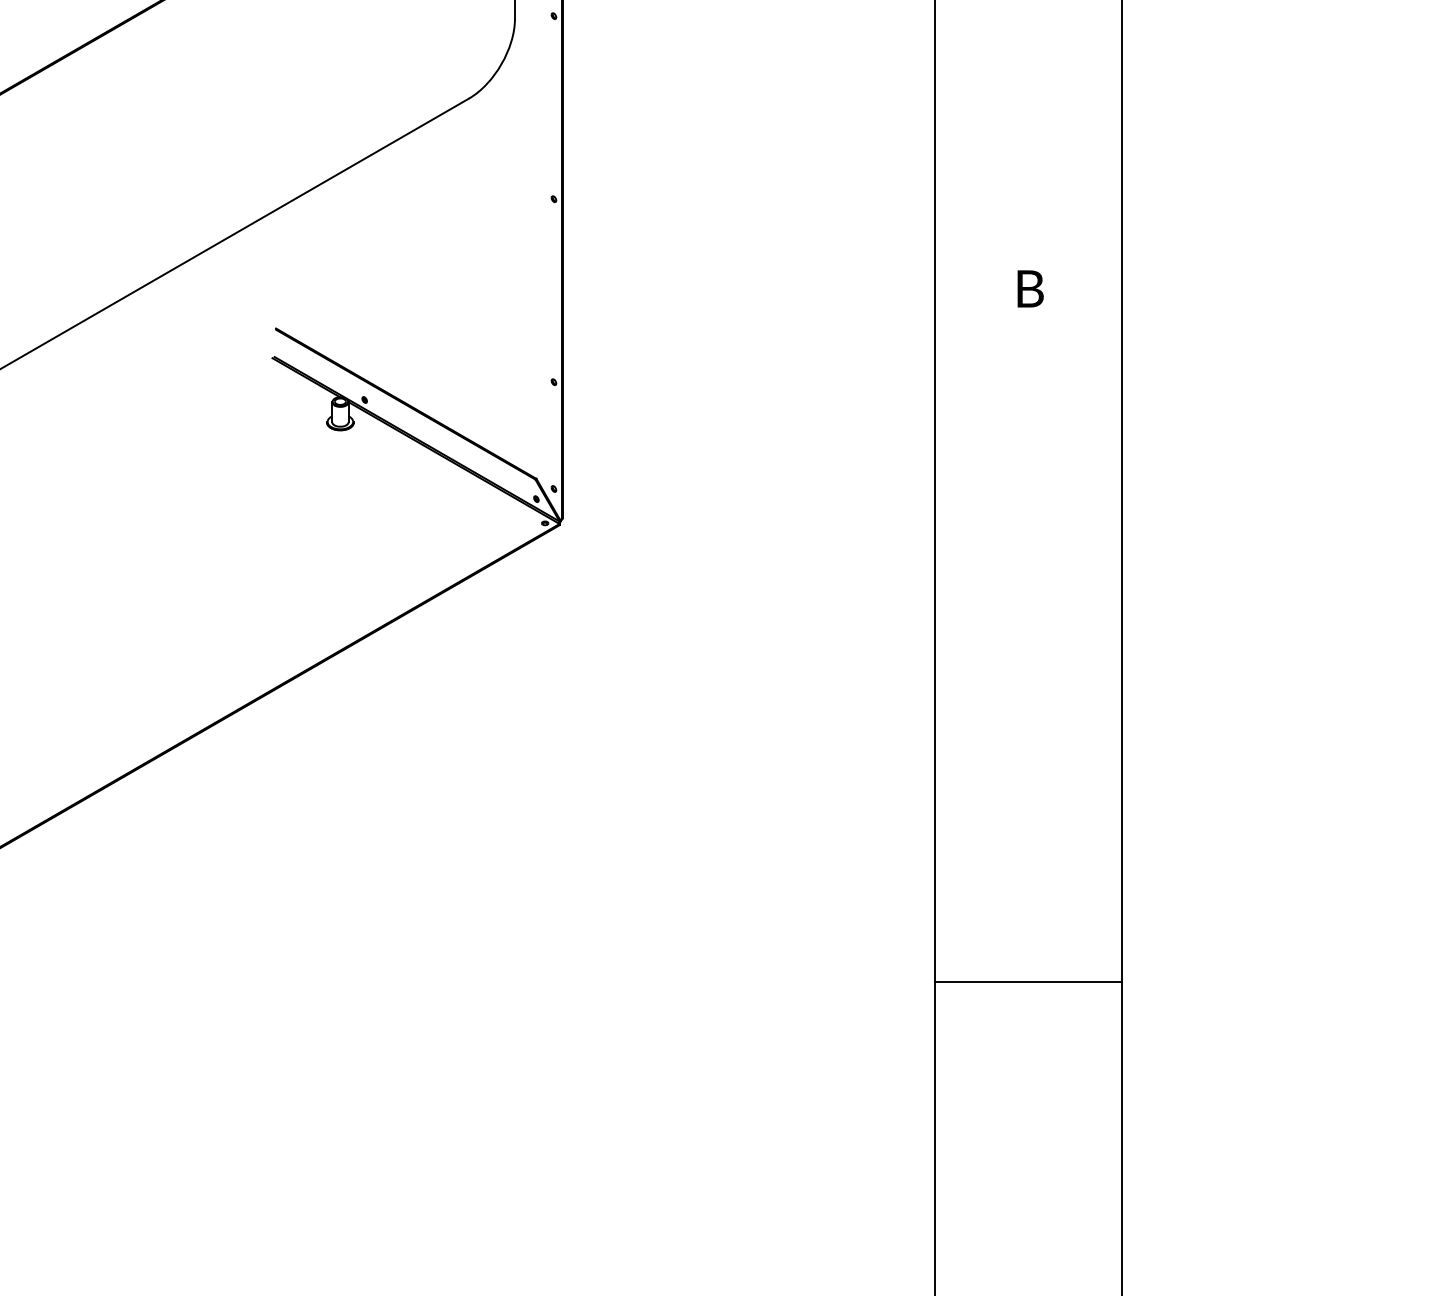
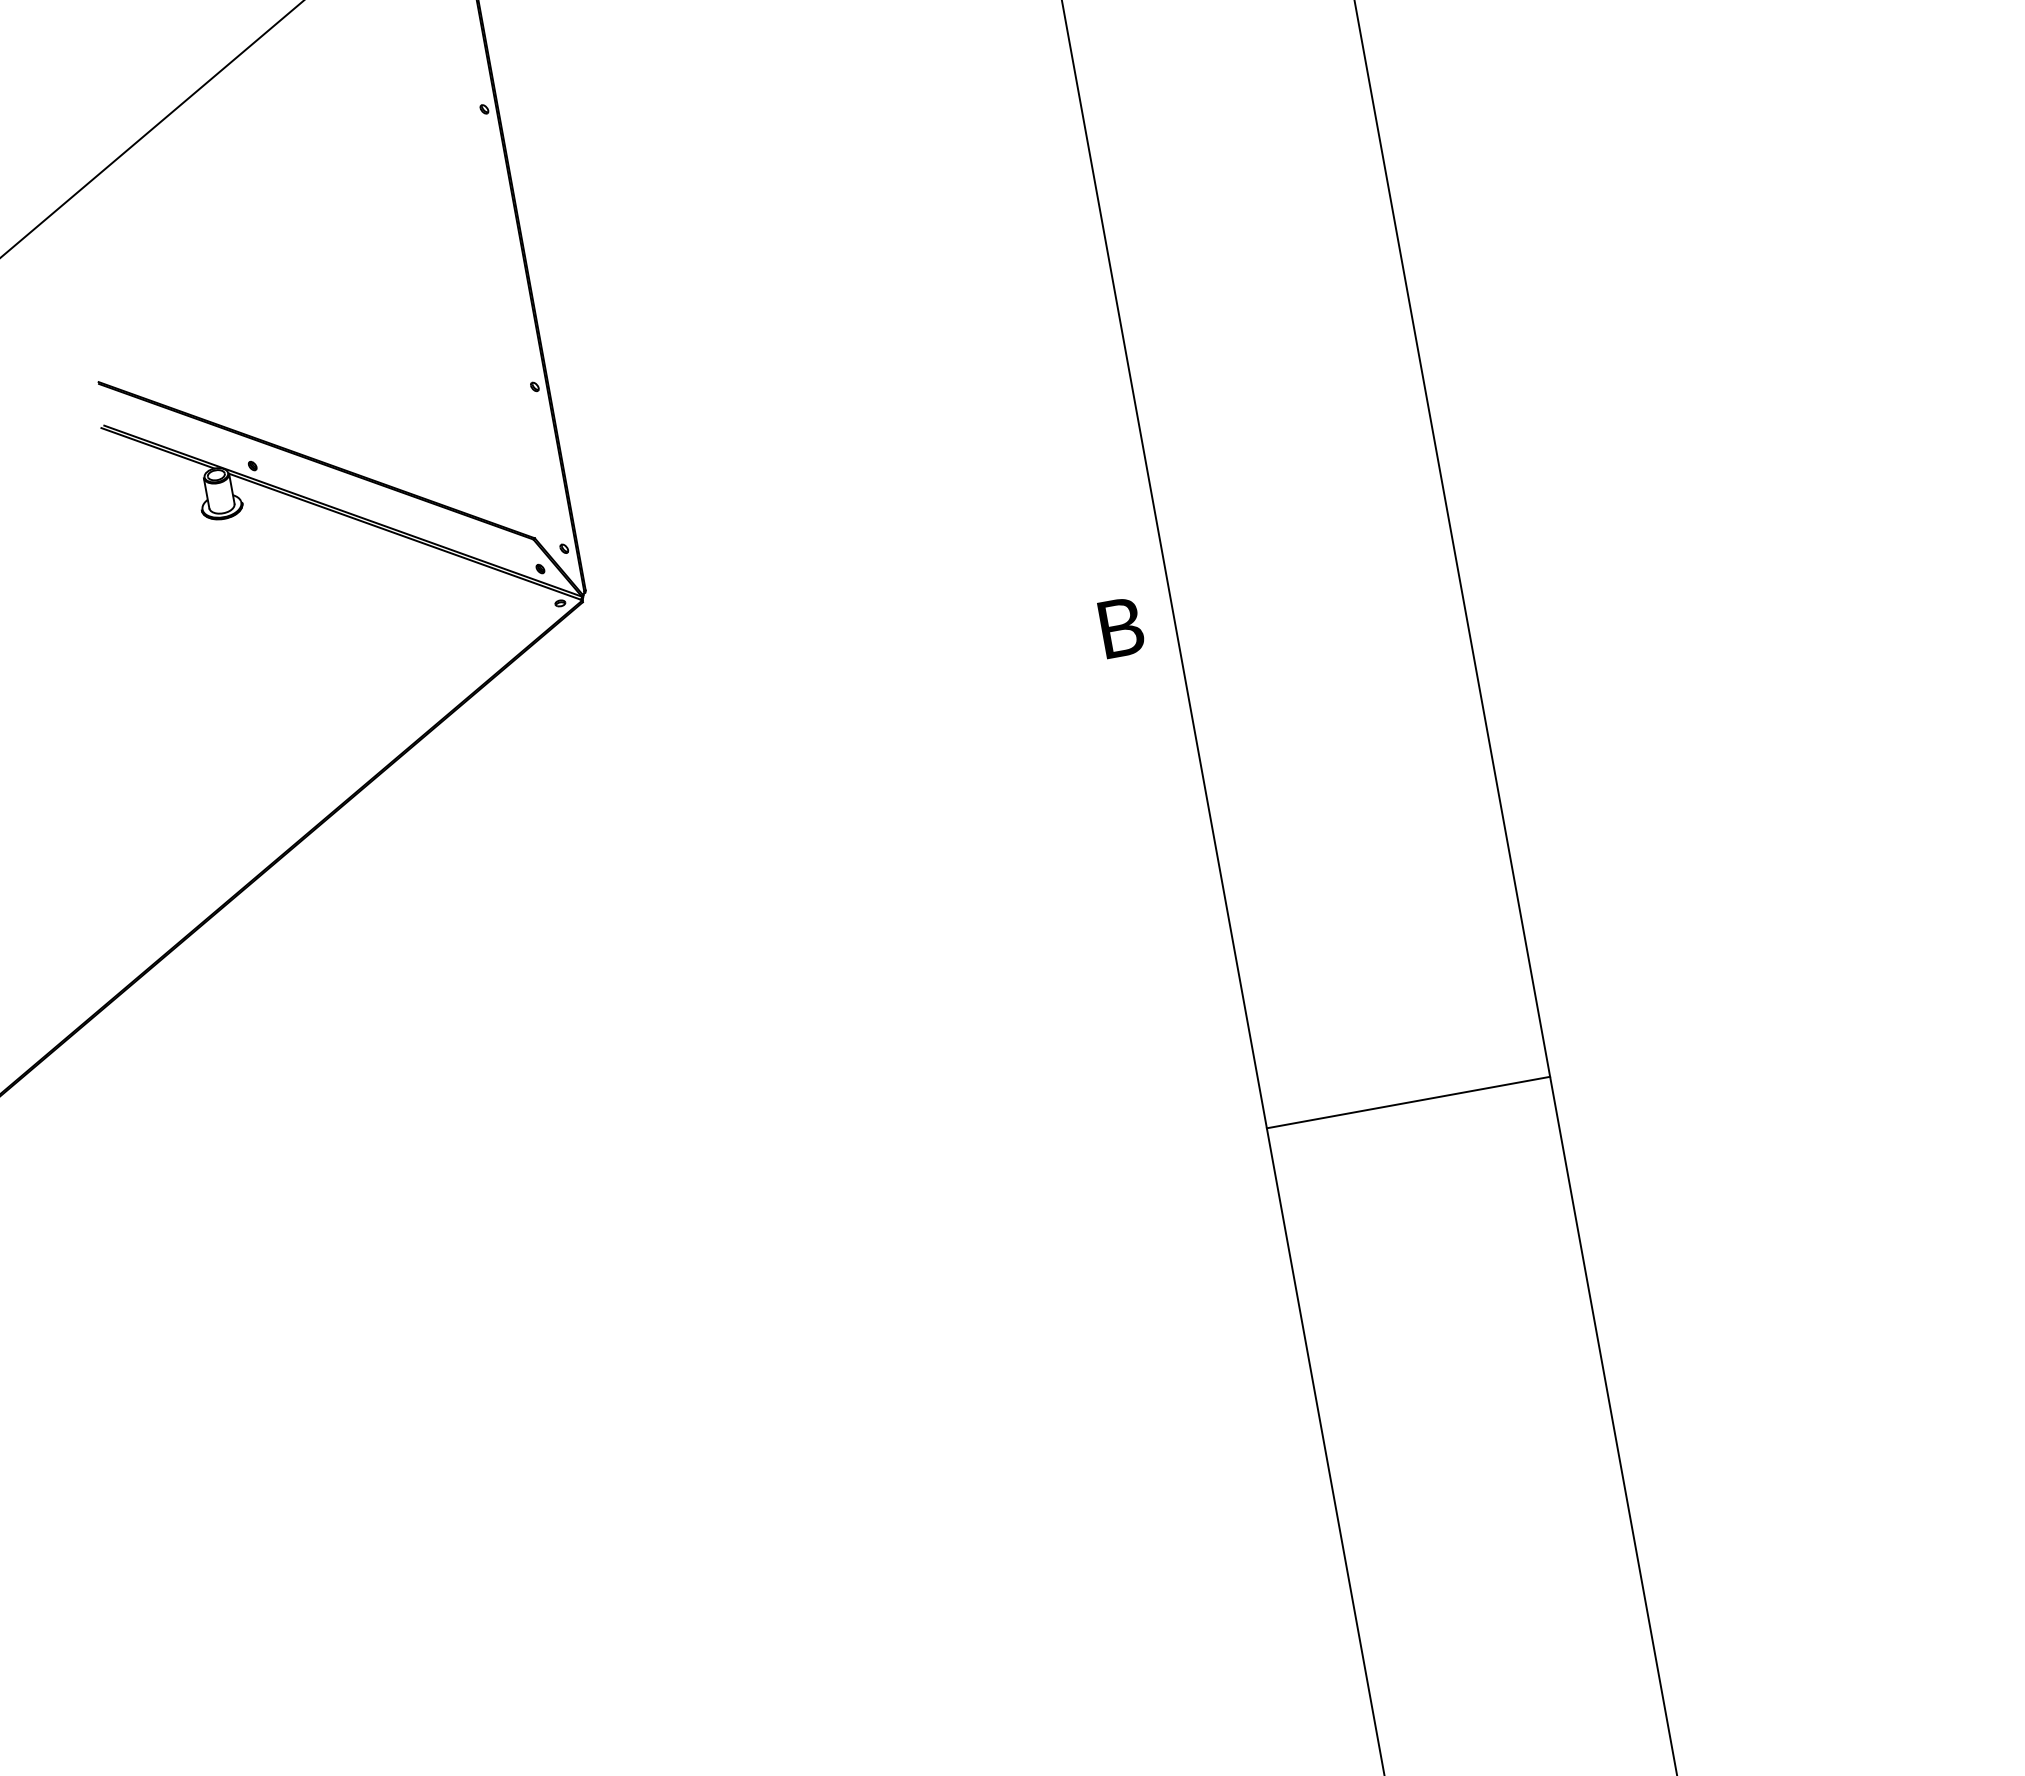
text: (1030, 288) -> (1121, 626), moved
line: (1028, 982) -> (1408, 1102), moved

